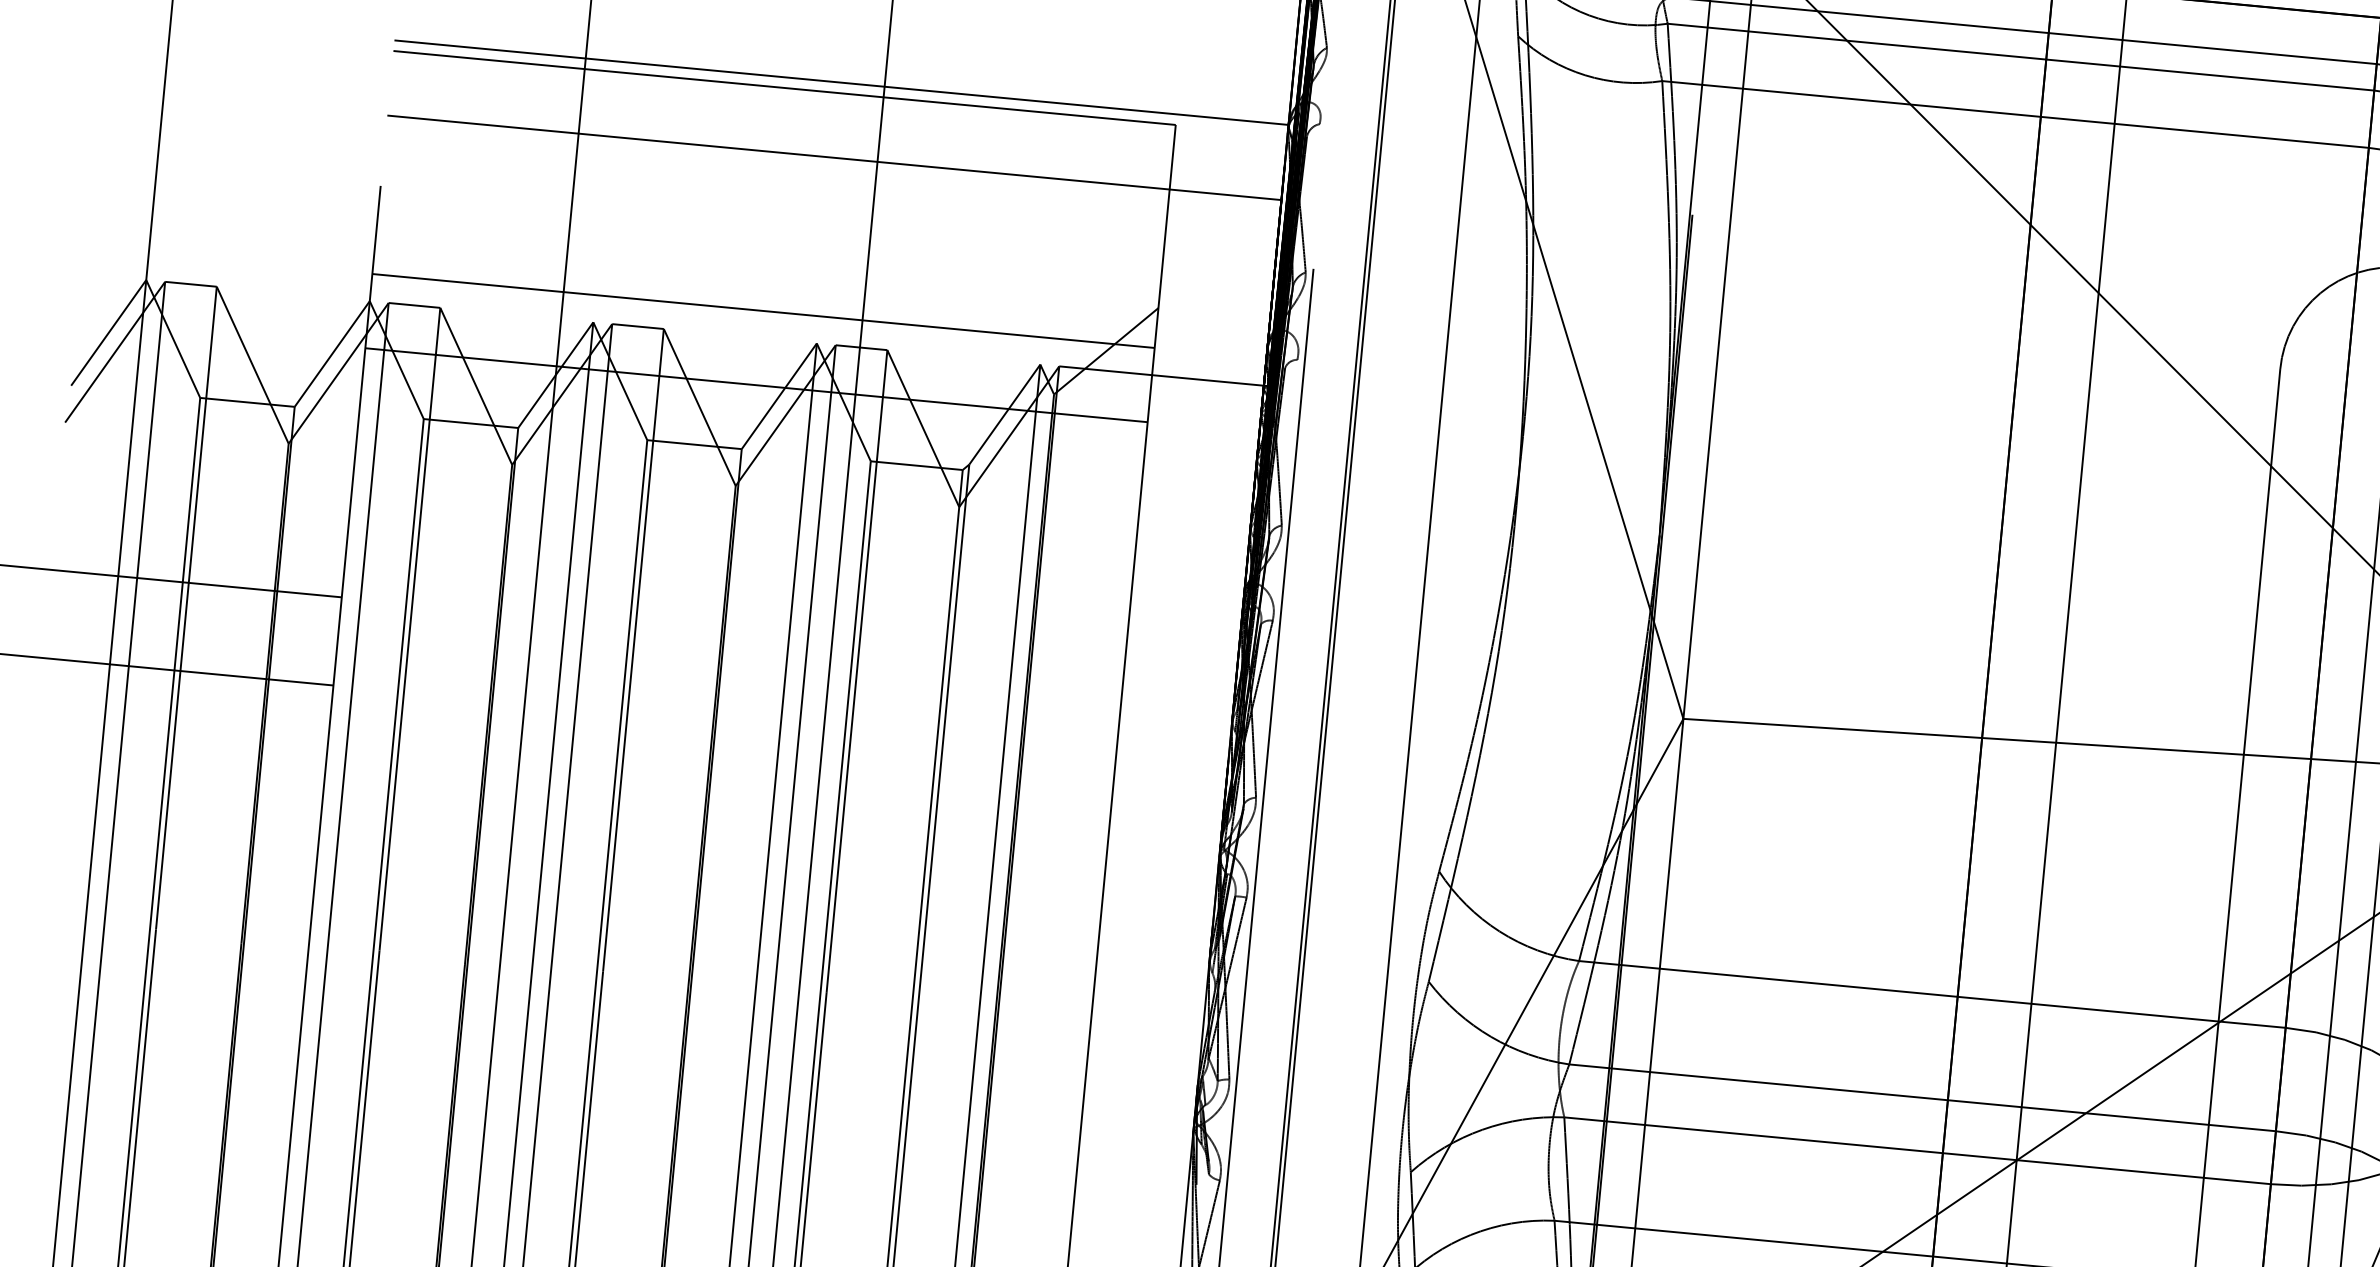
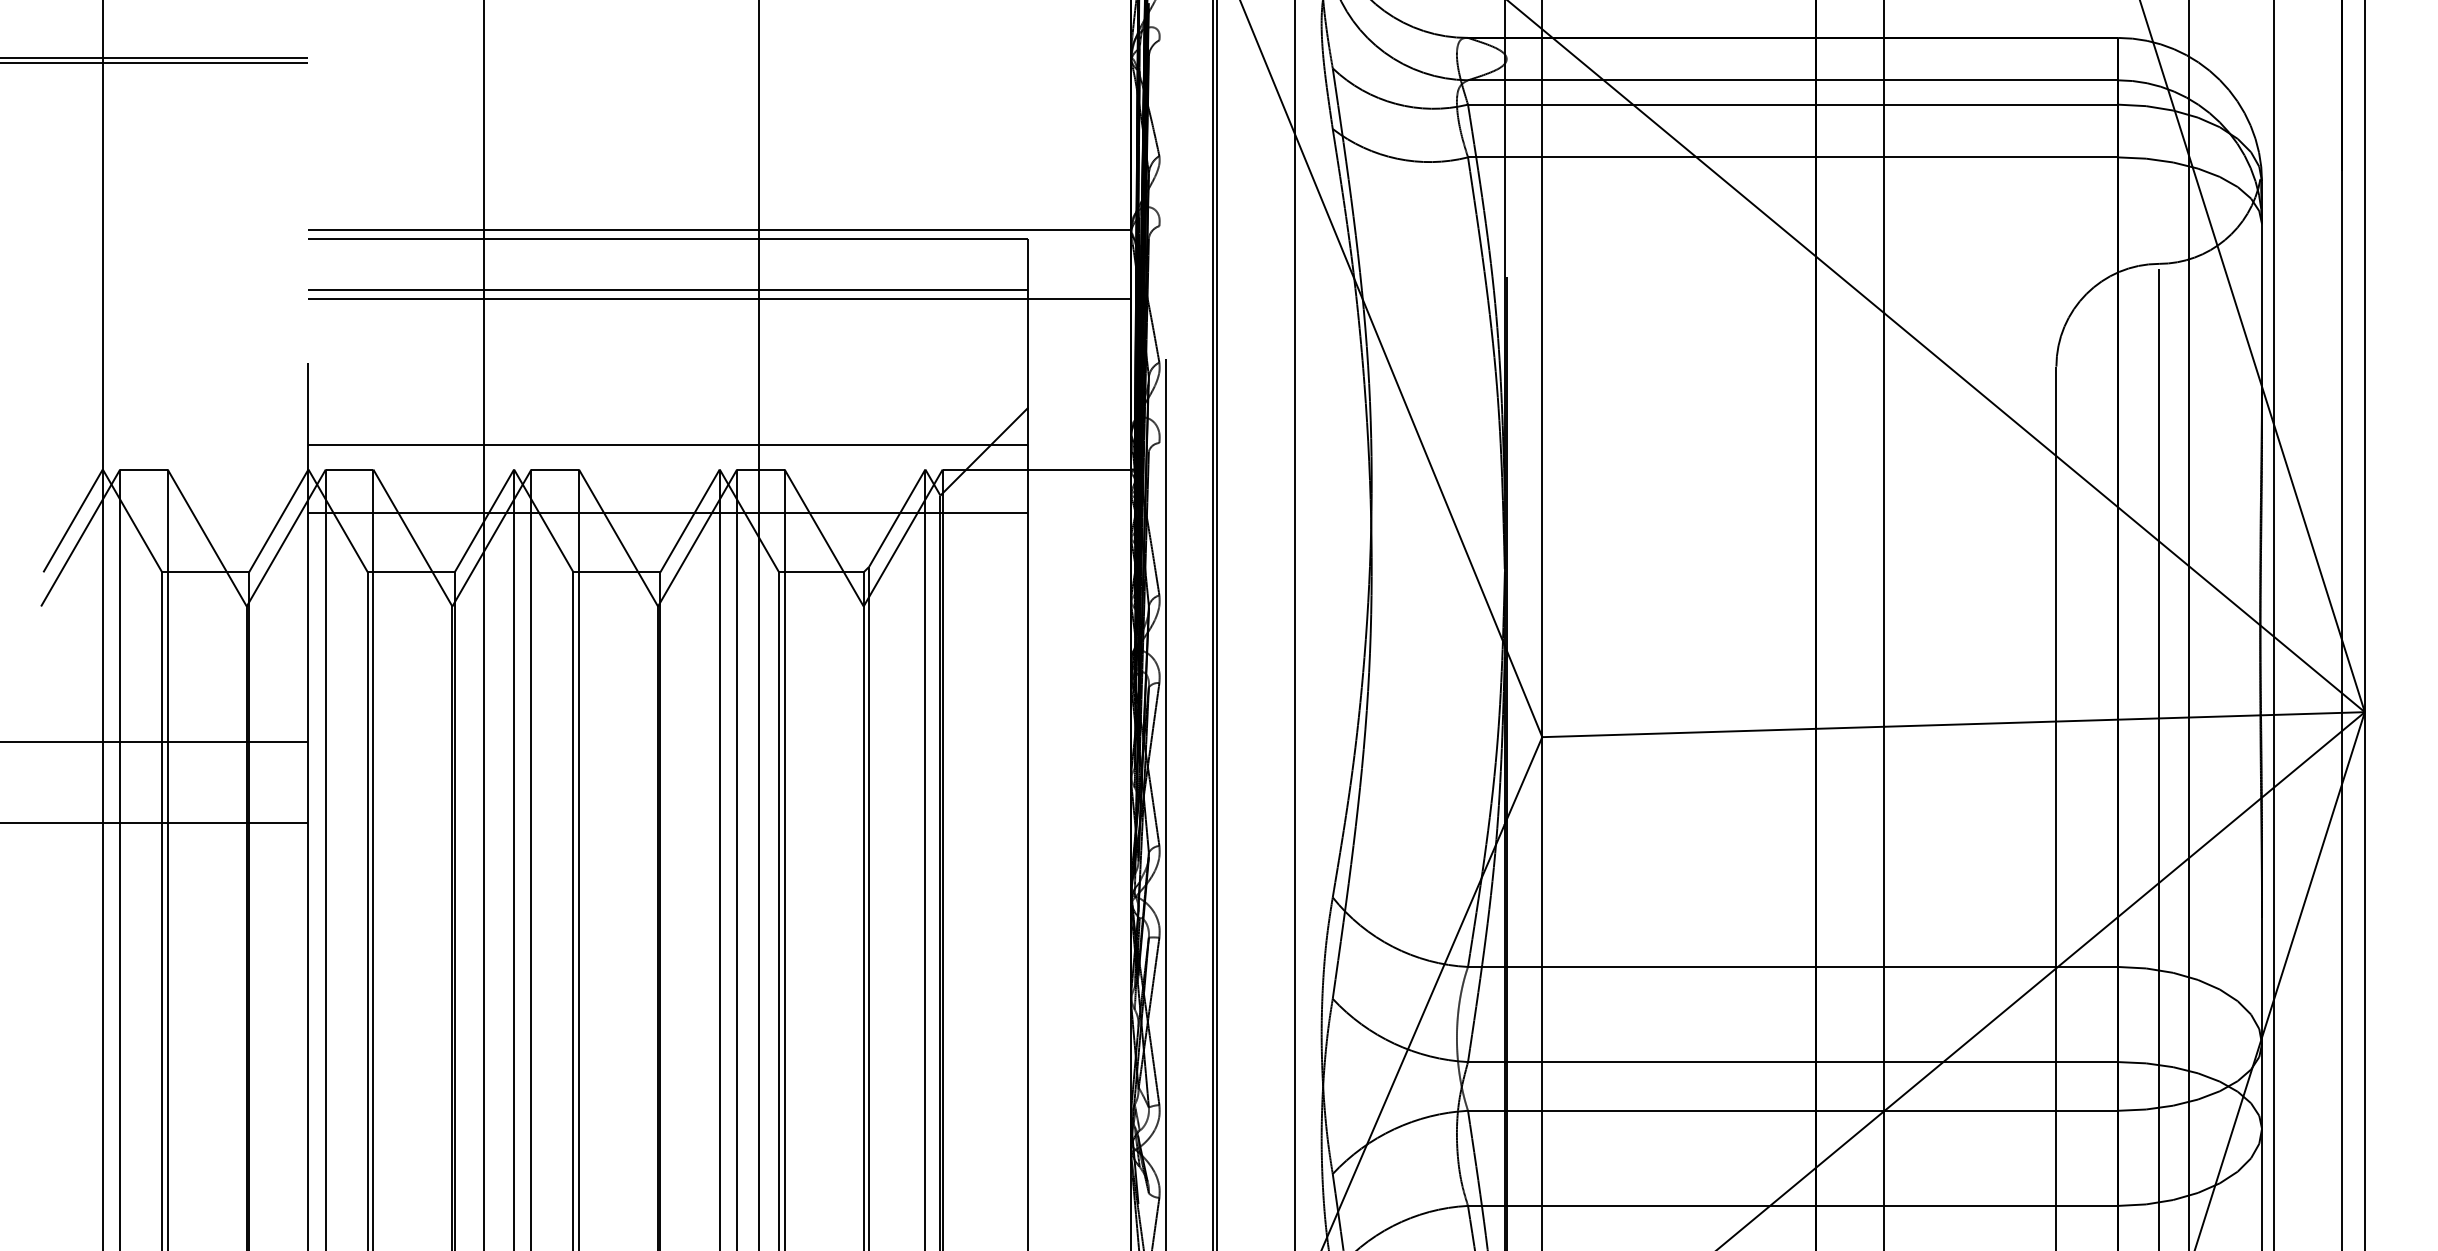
line: (779, 142) -> (668, 289), added

